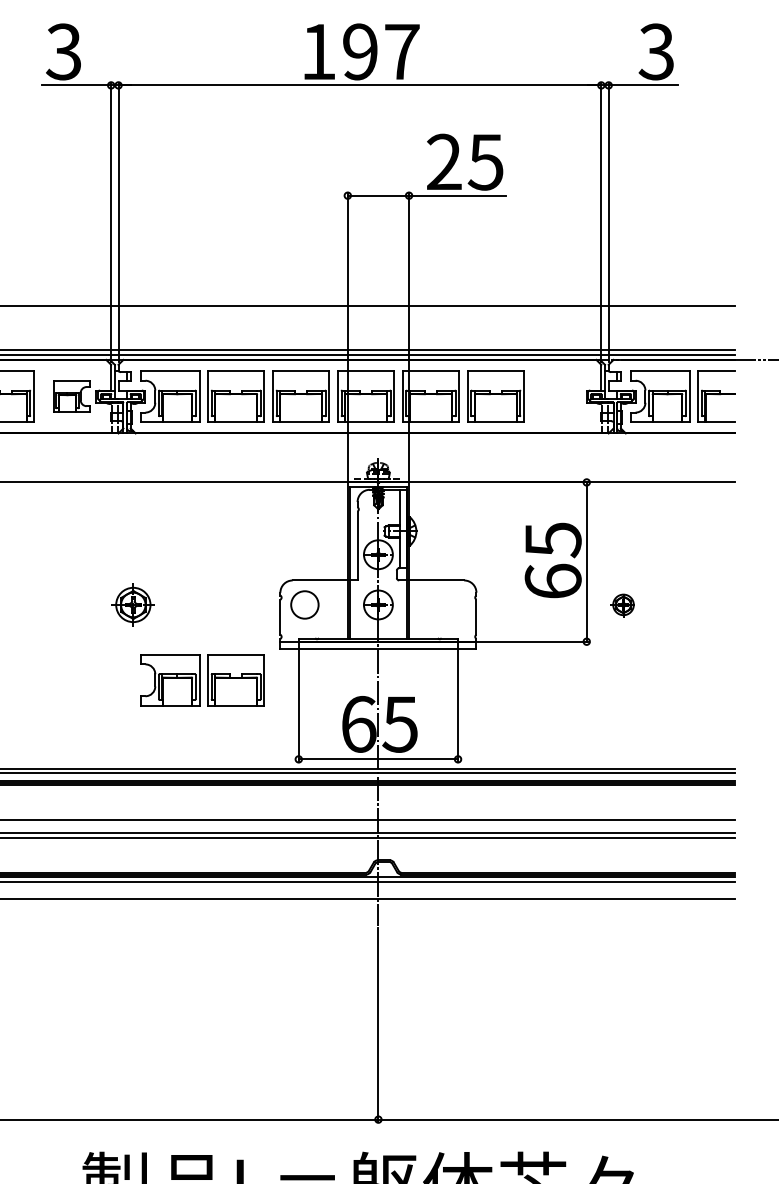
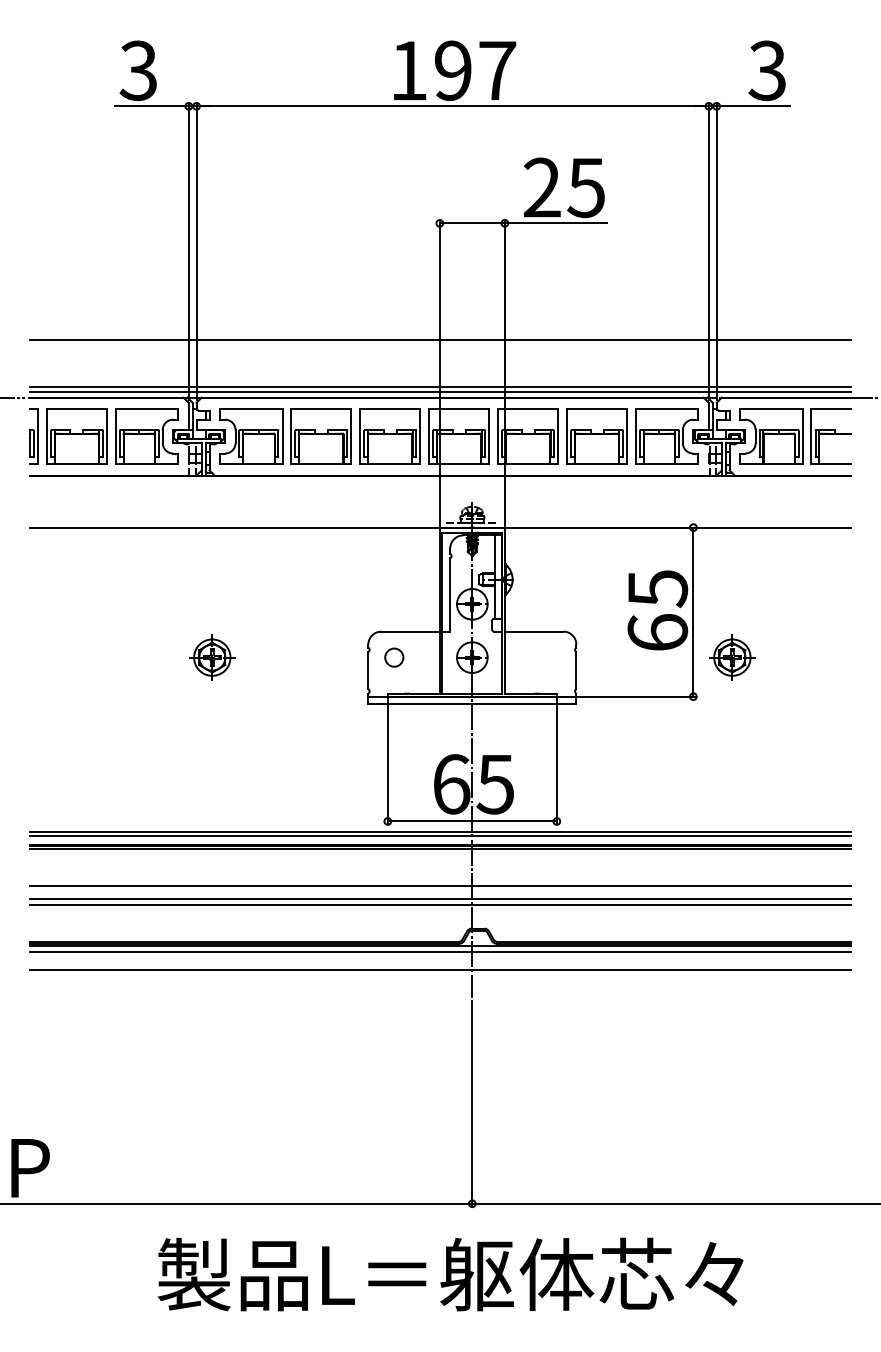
part: (71, 396) -> (146, 436), size x1.67
part: (561, 396) -> (666, 436), added
circle: (305, 604) -> (394, 657), size x0.62
part: (623, 604) -> (732, 657), size x1.67
part: (202, 680) -> (285, 737), removed

